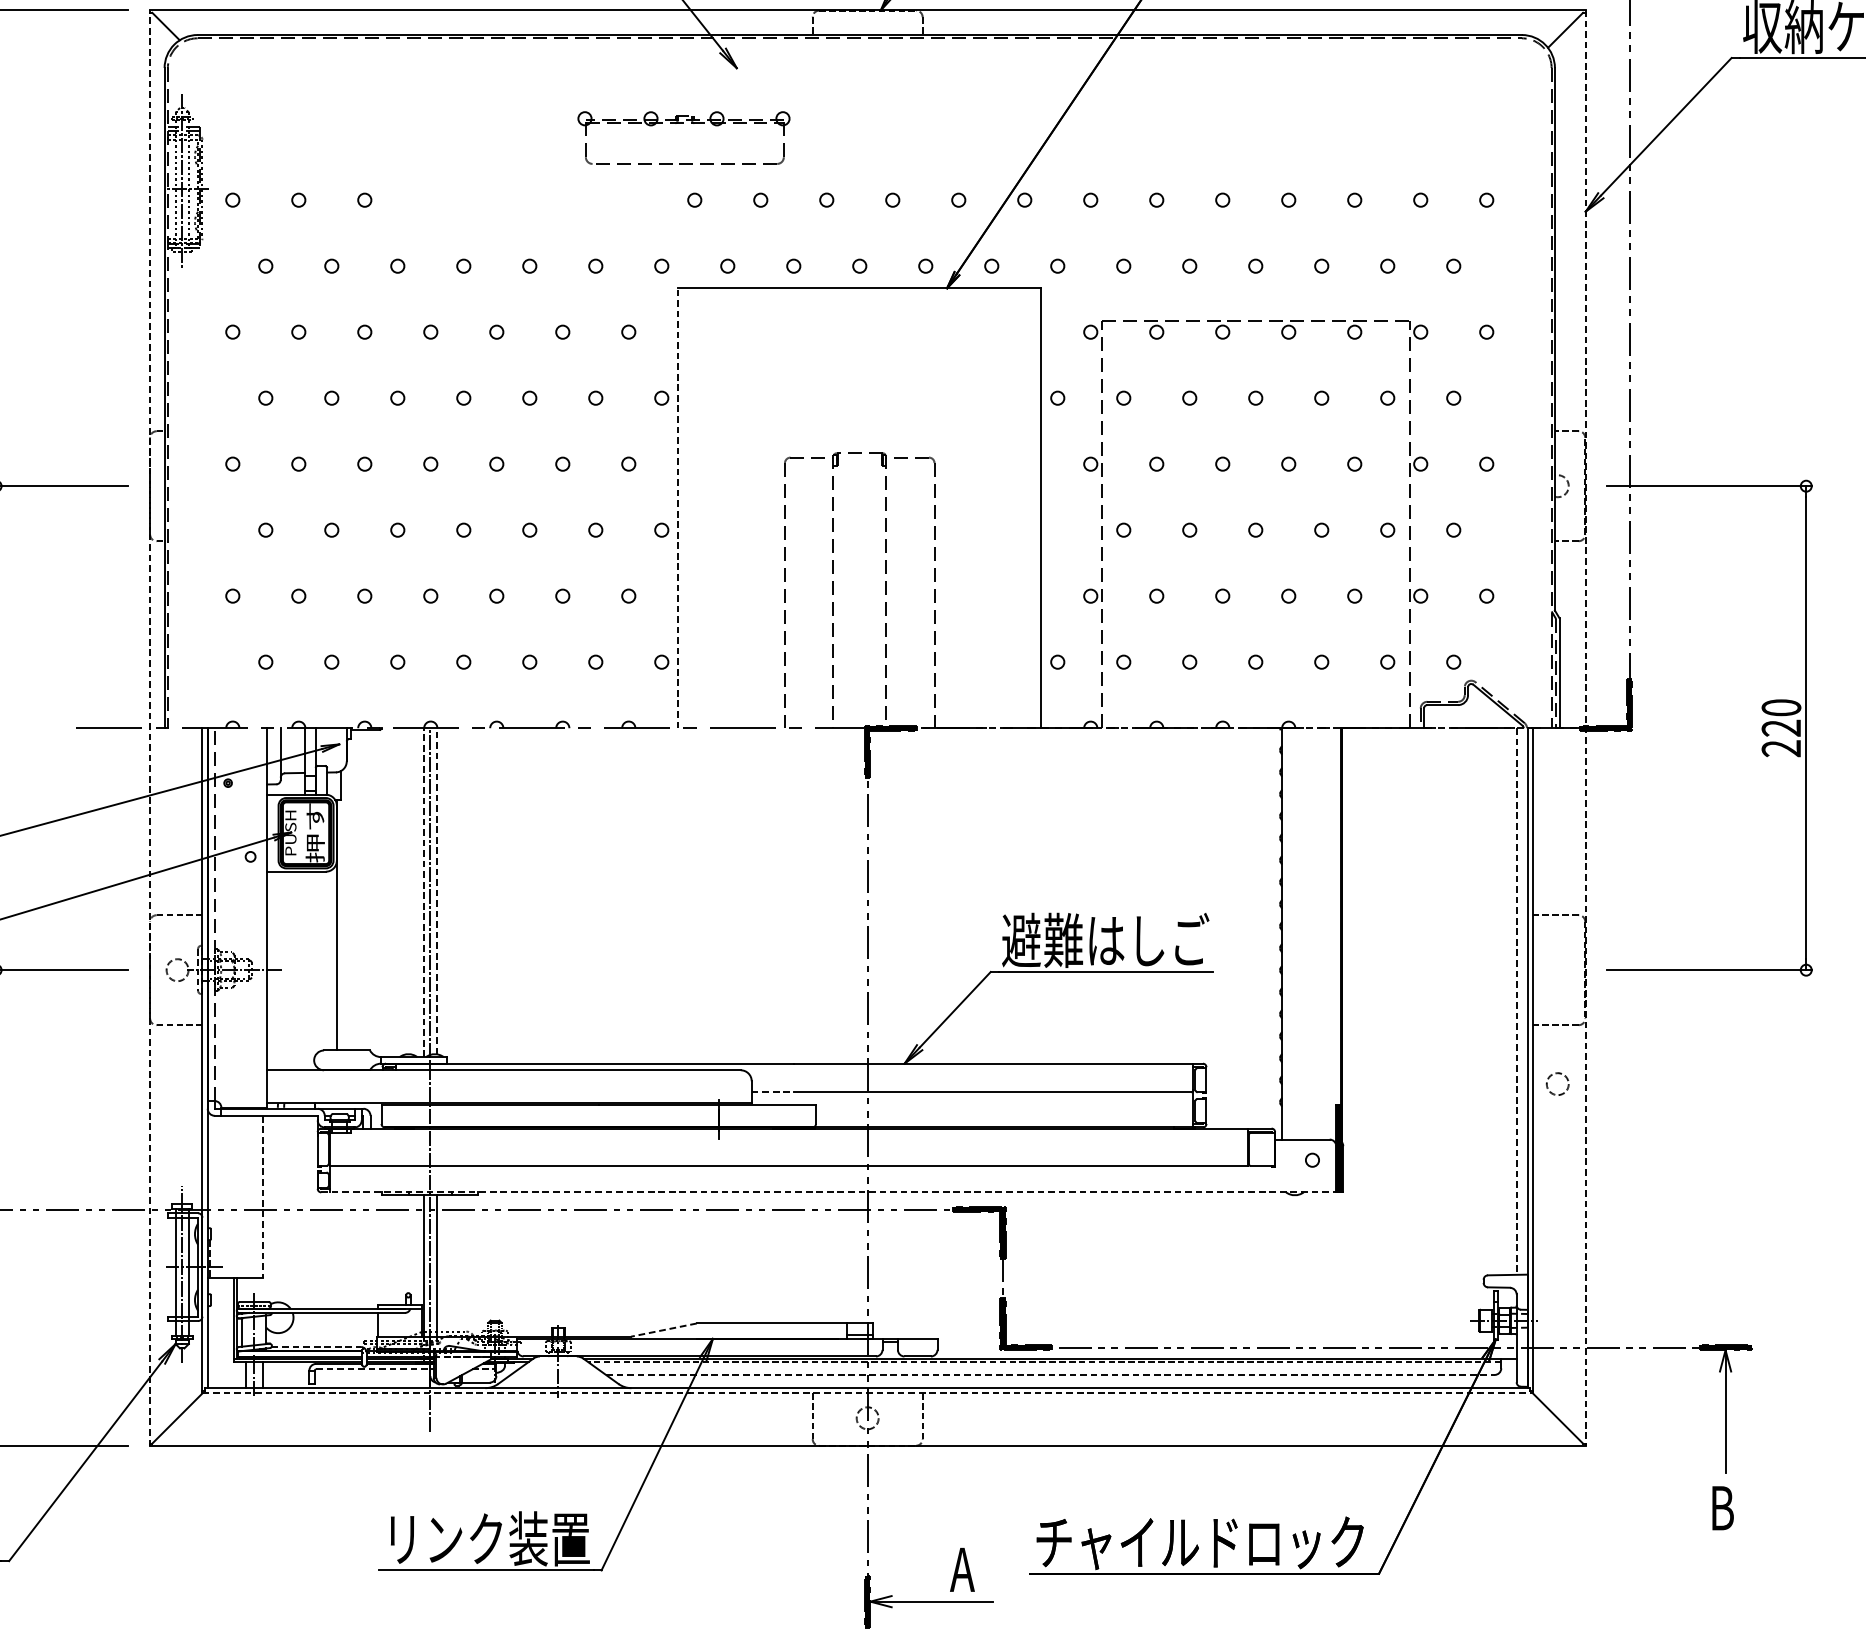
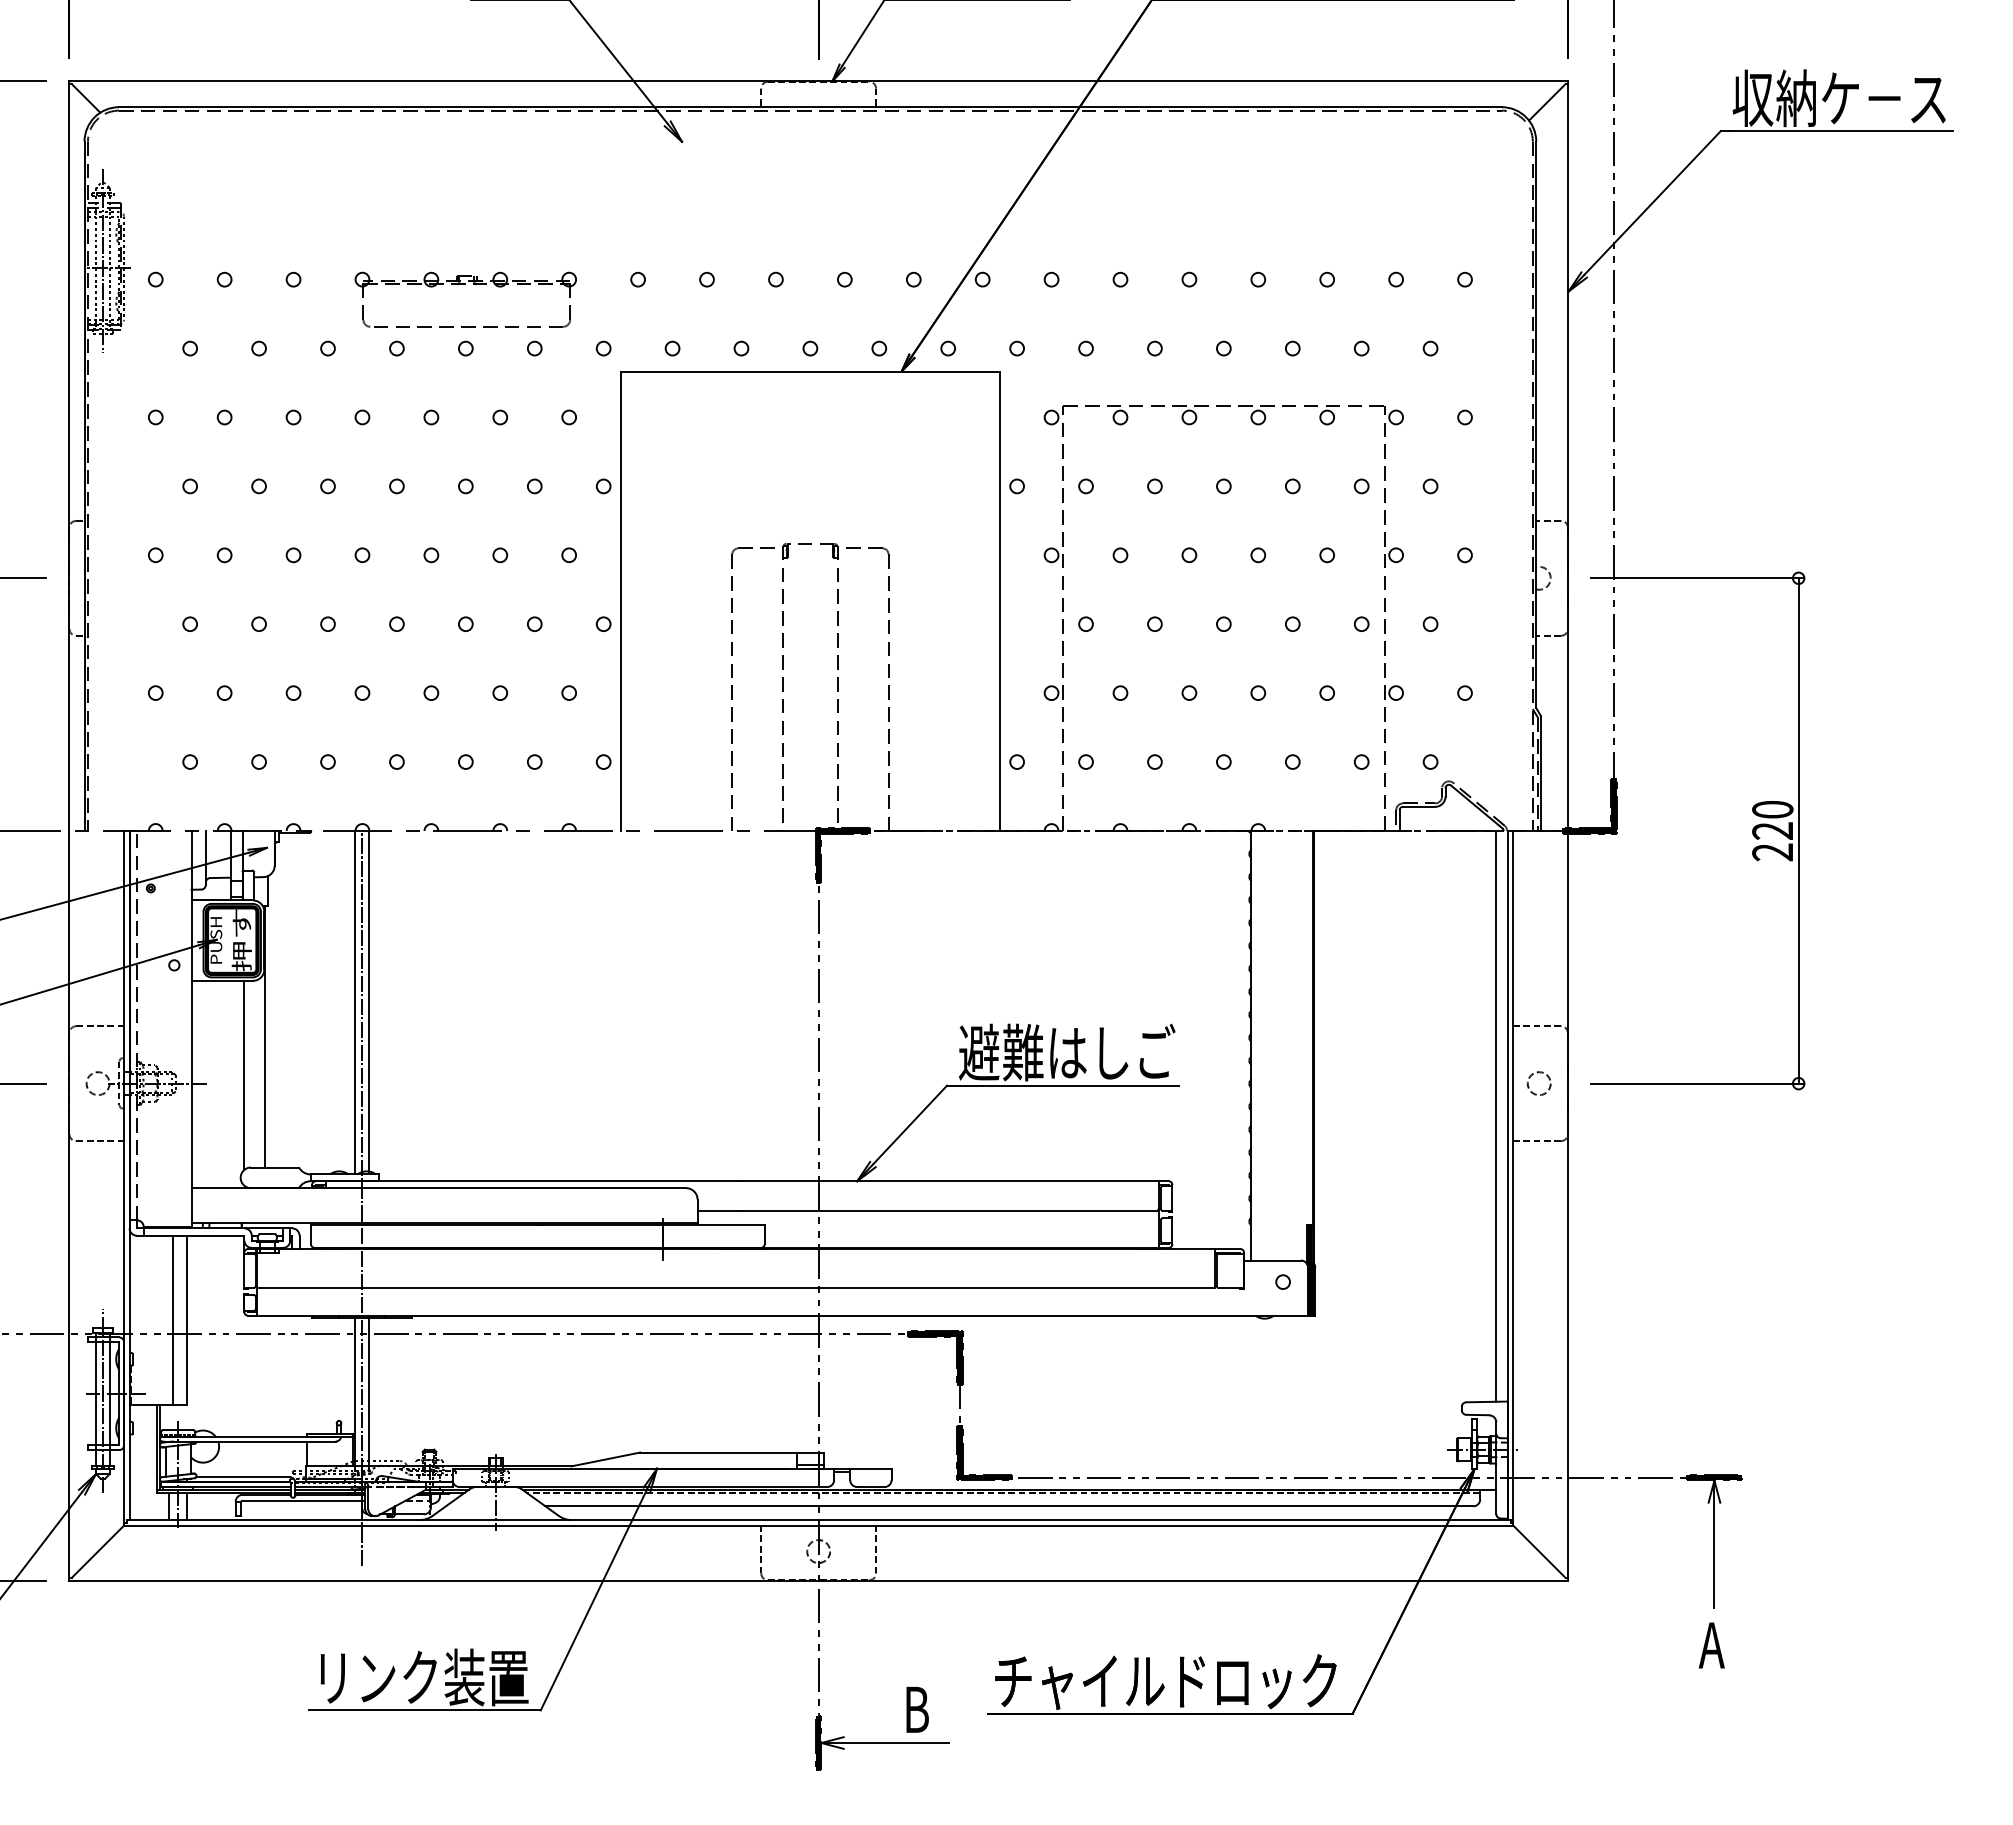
part: (683, 123) -> (465, 284), moved
line: (677, 508) -> (620, 601), dashed -> solid
line: (149, 727) -> (68, 830), dashed -> solid
line: (1585, 727) -> (1568, 830), dashed -> solid
line: (436, 890) -> (368, 1000), dashed -> solid
line: (424, 892) -> (355, 1002), dashed -> solid
line: (317, 962) -> (244, 1075), added
line: (1516, 1001) -> (1496, 1116), dashed -> solid
circle: (1557, 1084) -> (1538, 1083), moved
line: (773, 1092) -> (720, 1211), dashed -> solid
line: (829, 1192) -> (778, 1315), dashed -> solid
line: (249, 1197) -> (173, 1320), added
line: (262, 1197) -> (186, 1320), dashed -> solid
line: (663, 1330) -> (605, 1459), dashed -> solid
line: (316, 1347) -> (243, 1477), dashed -> solid
line: (373, 1369) -> (302, 1500), dashed -> solid
line: (1050, 1375) -> (1009, 1506), dashed -> solid
line: (867, 1393) -> (818, 1525), dashed -> solid
text: (1722, 1508) -> (1711, 1645), B -> A
text: (962, 1569) -> (917, 1709), A -> B

